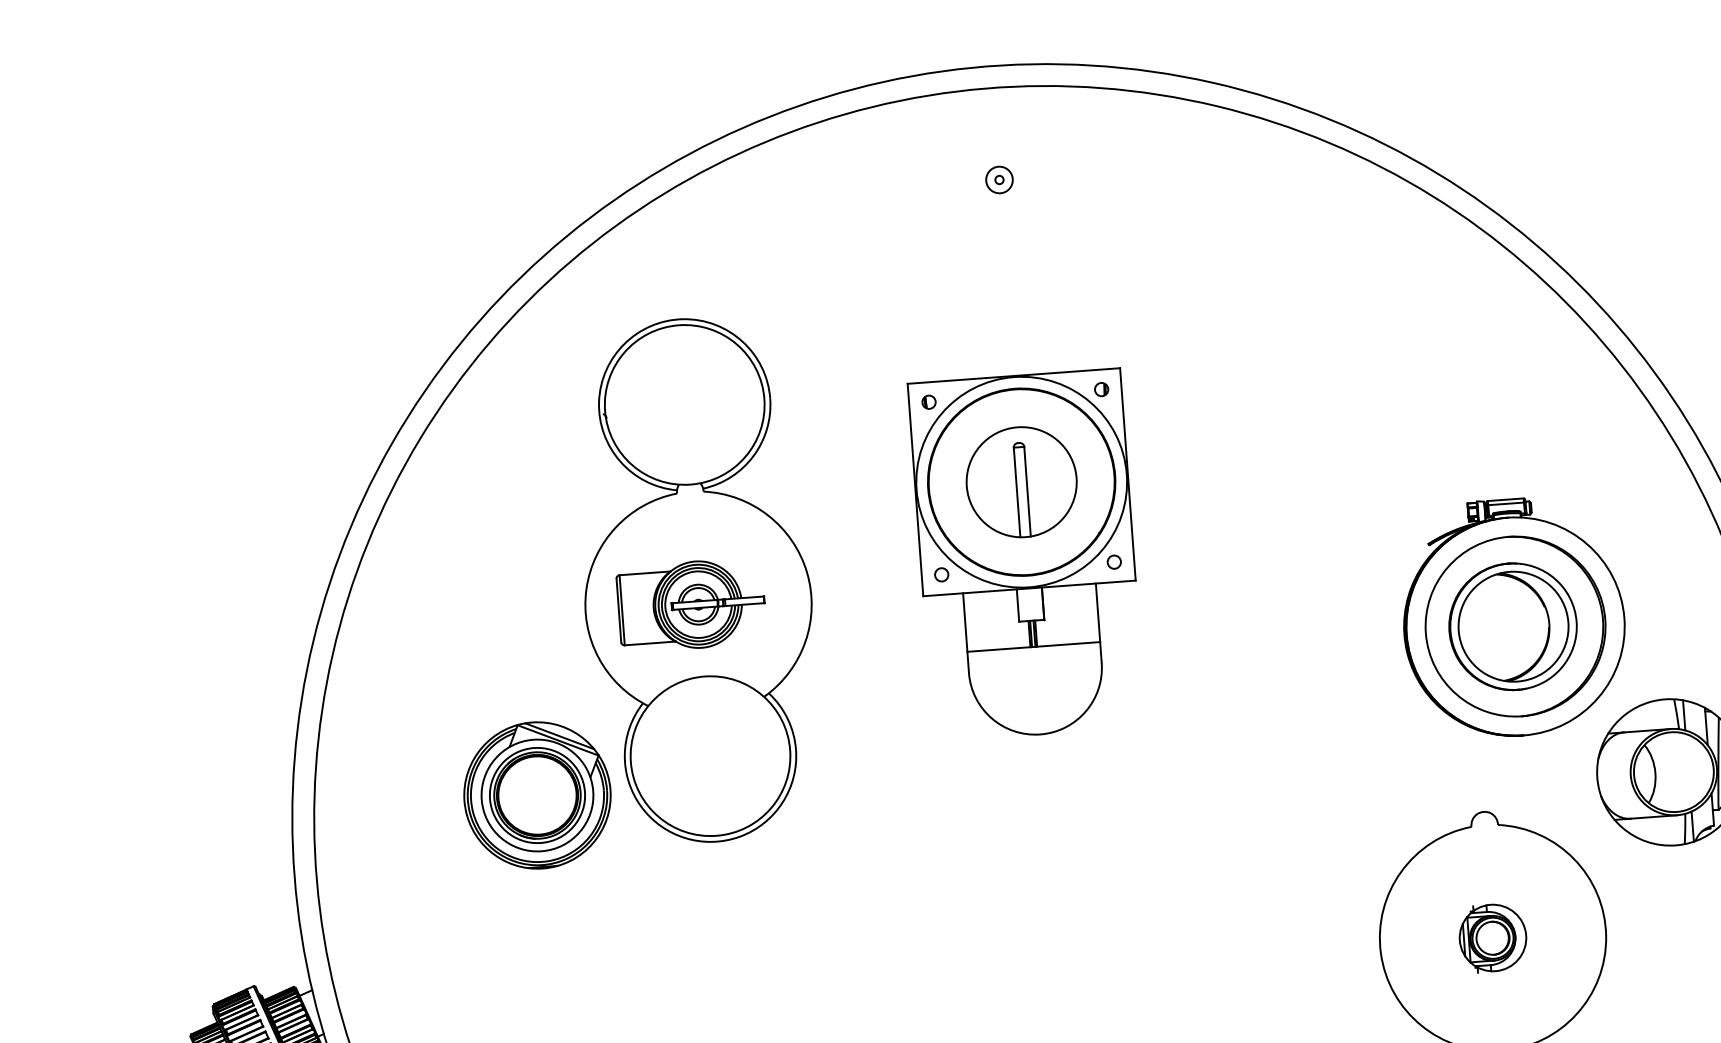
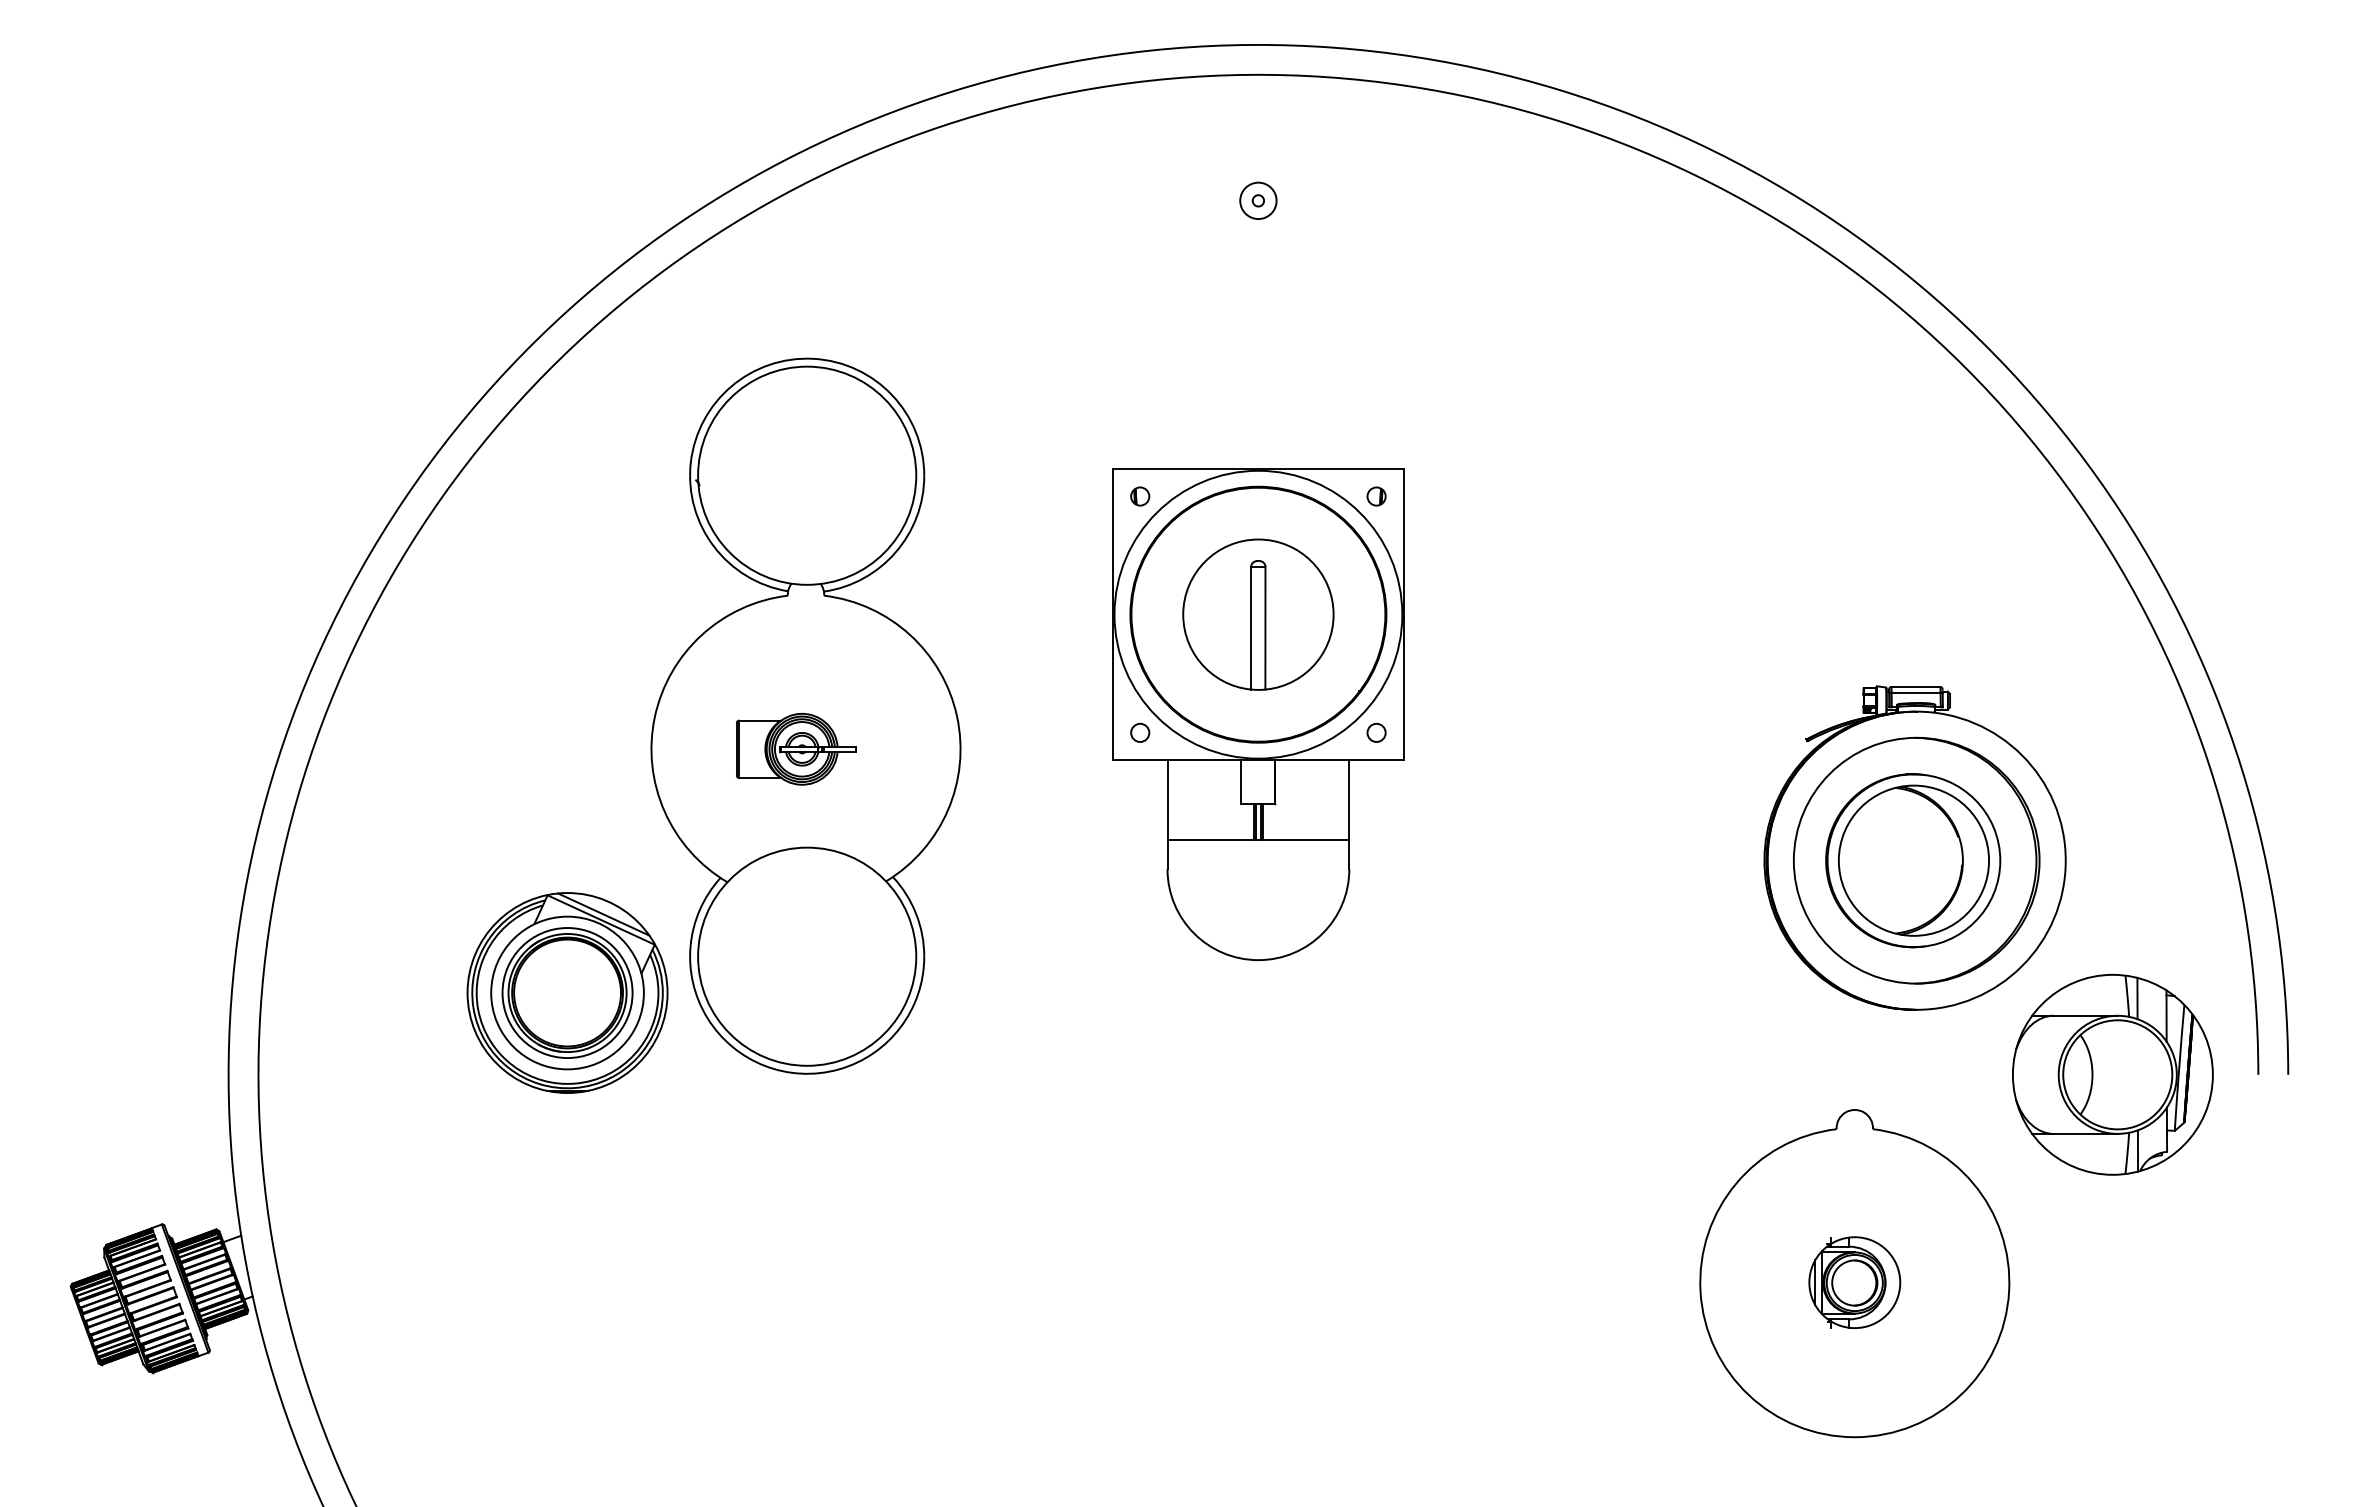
part: (691, 605) -> (796, 749), size x0.6

